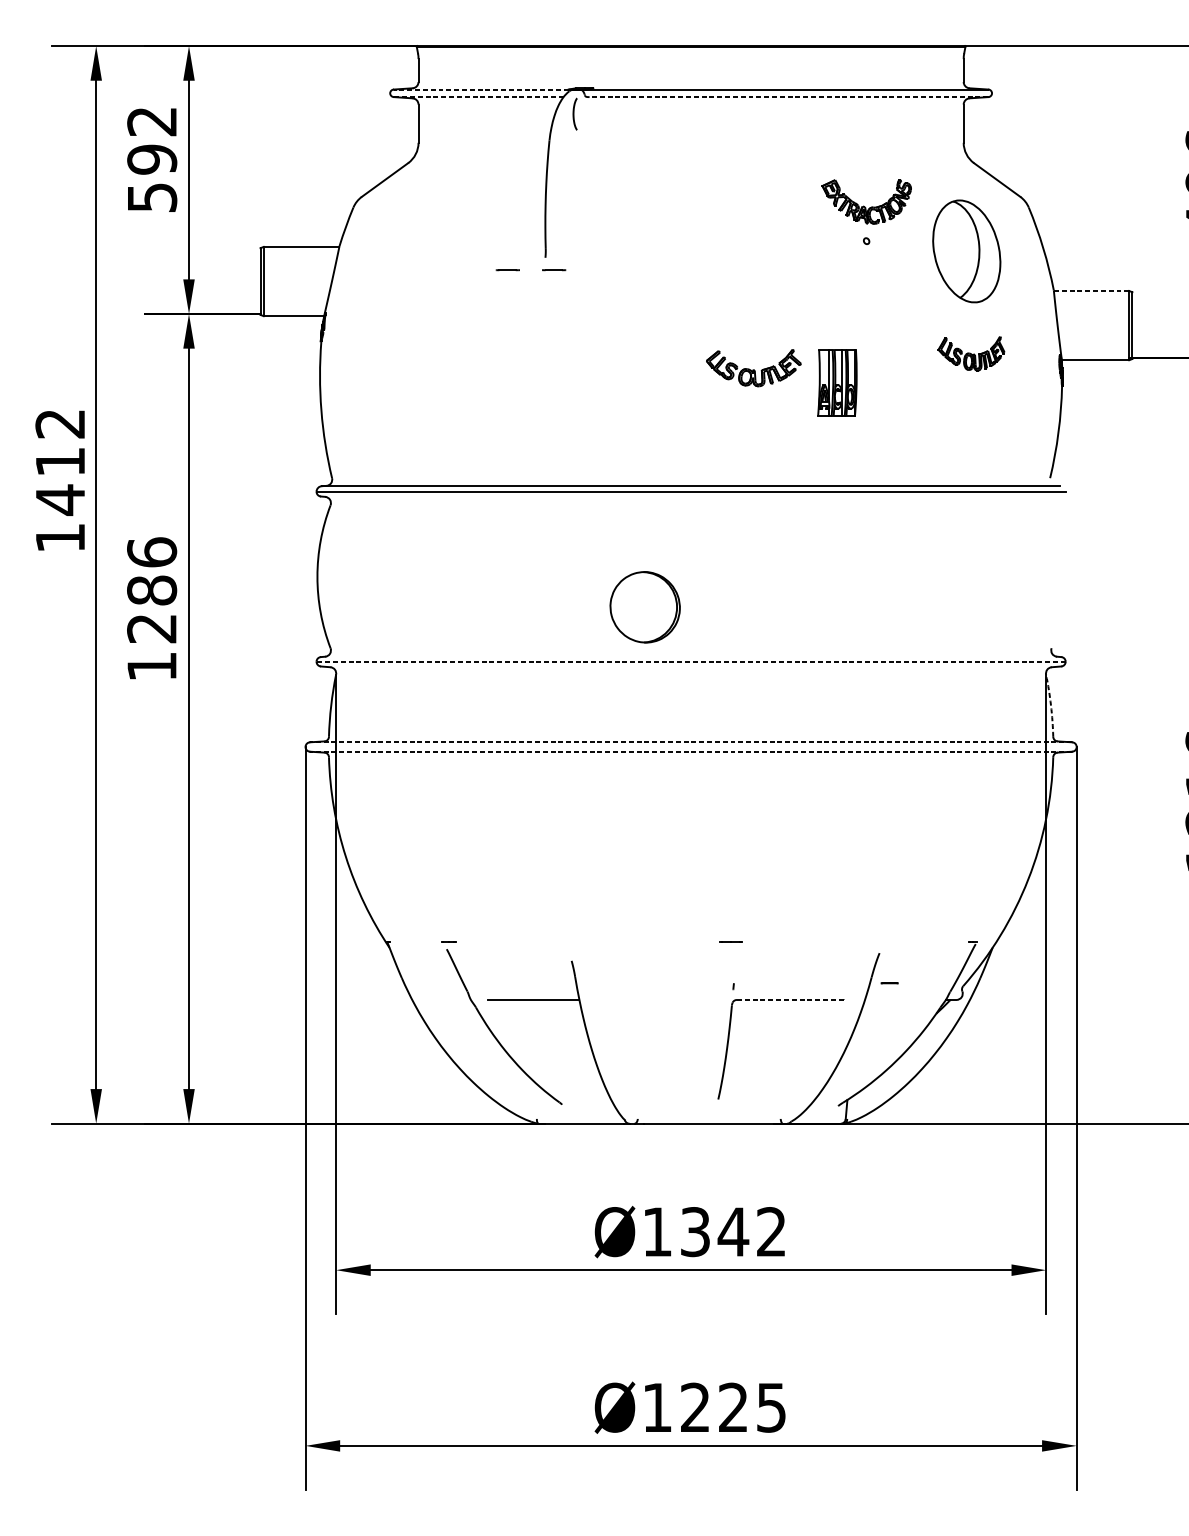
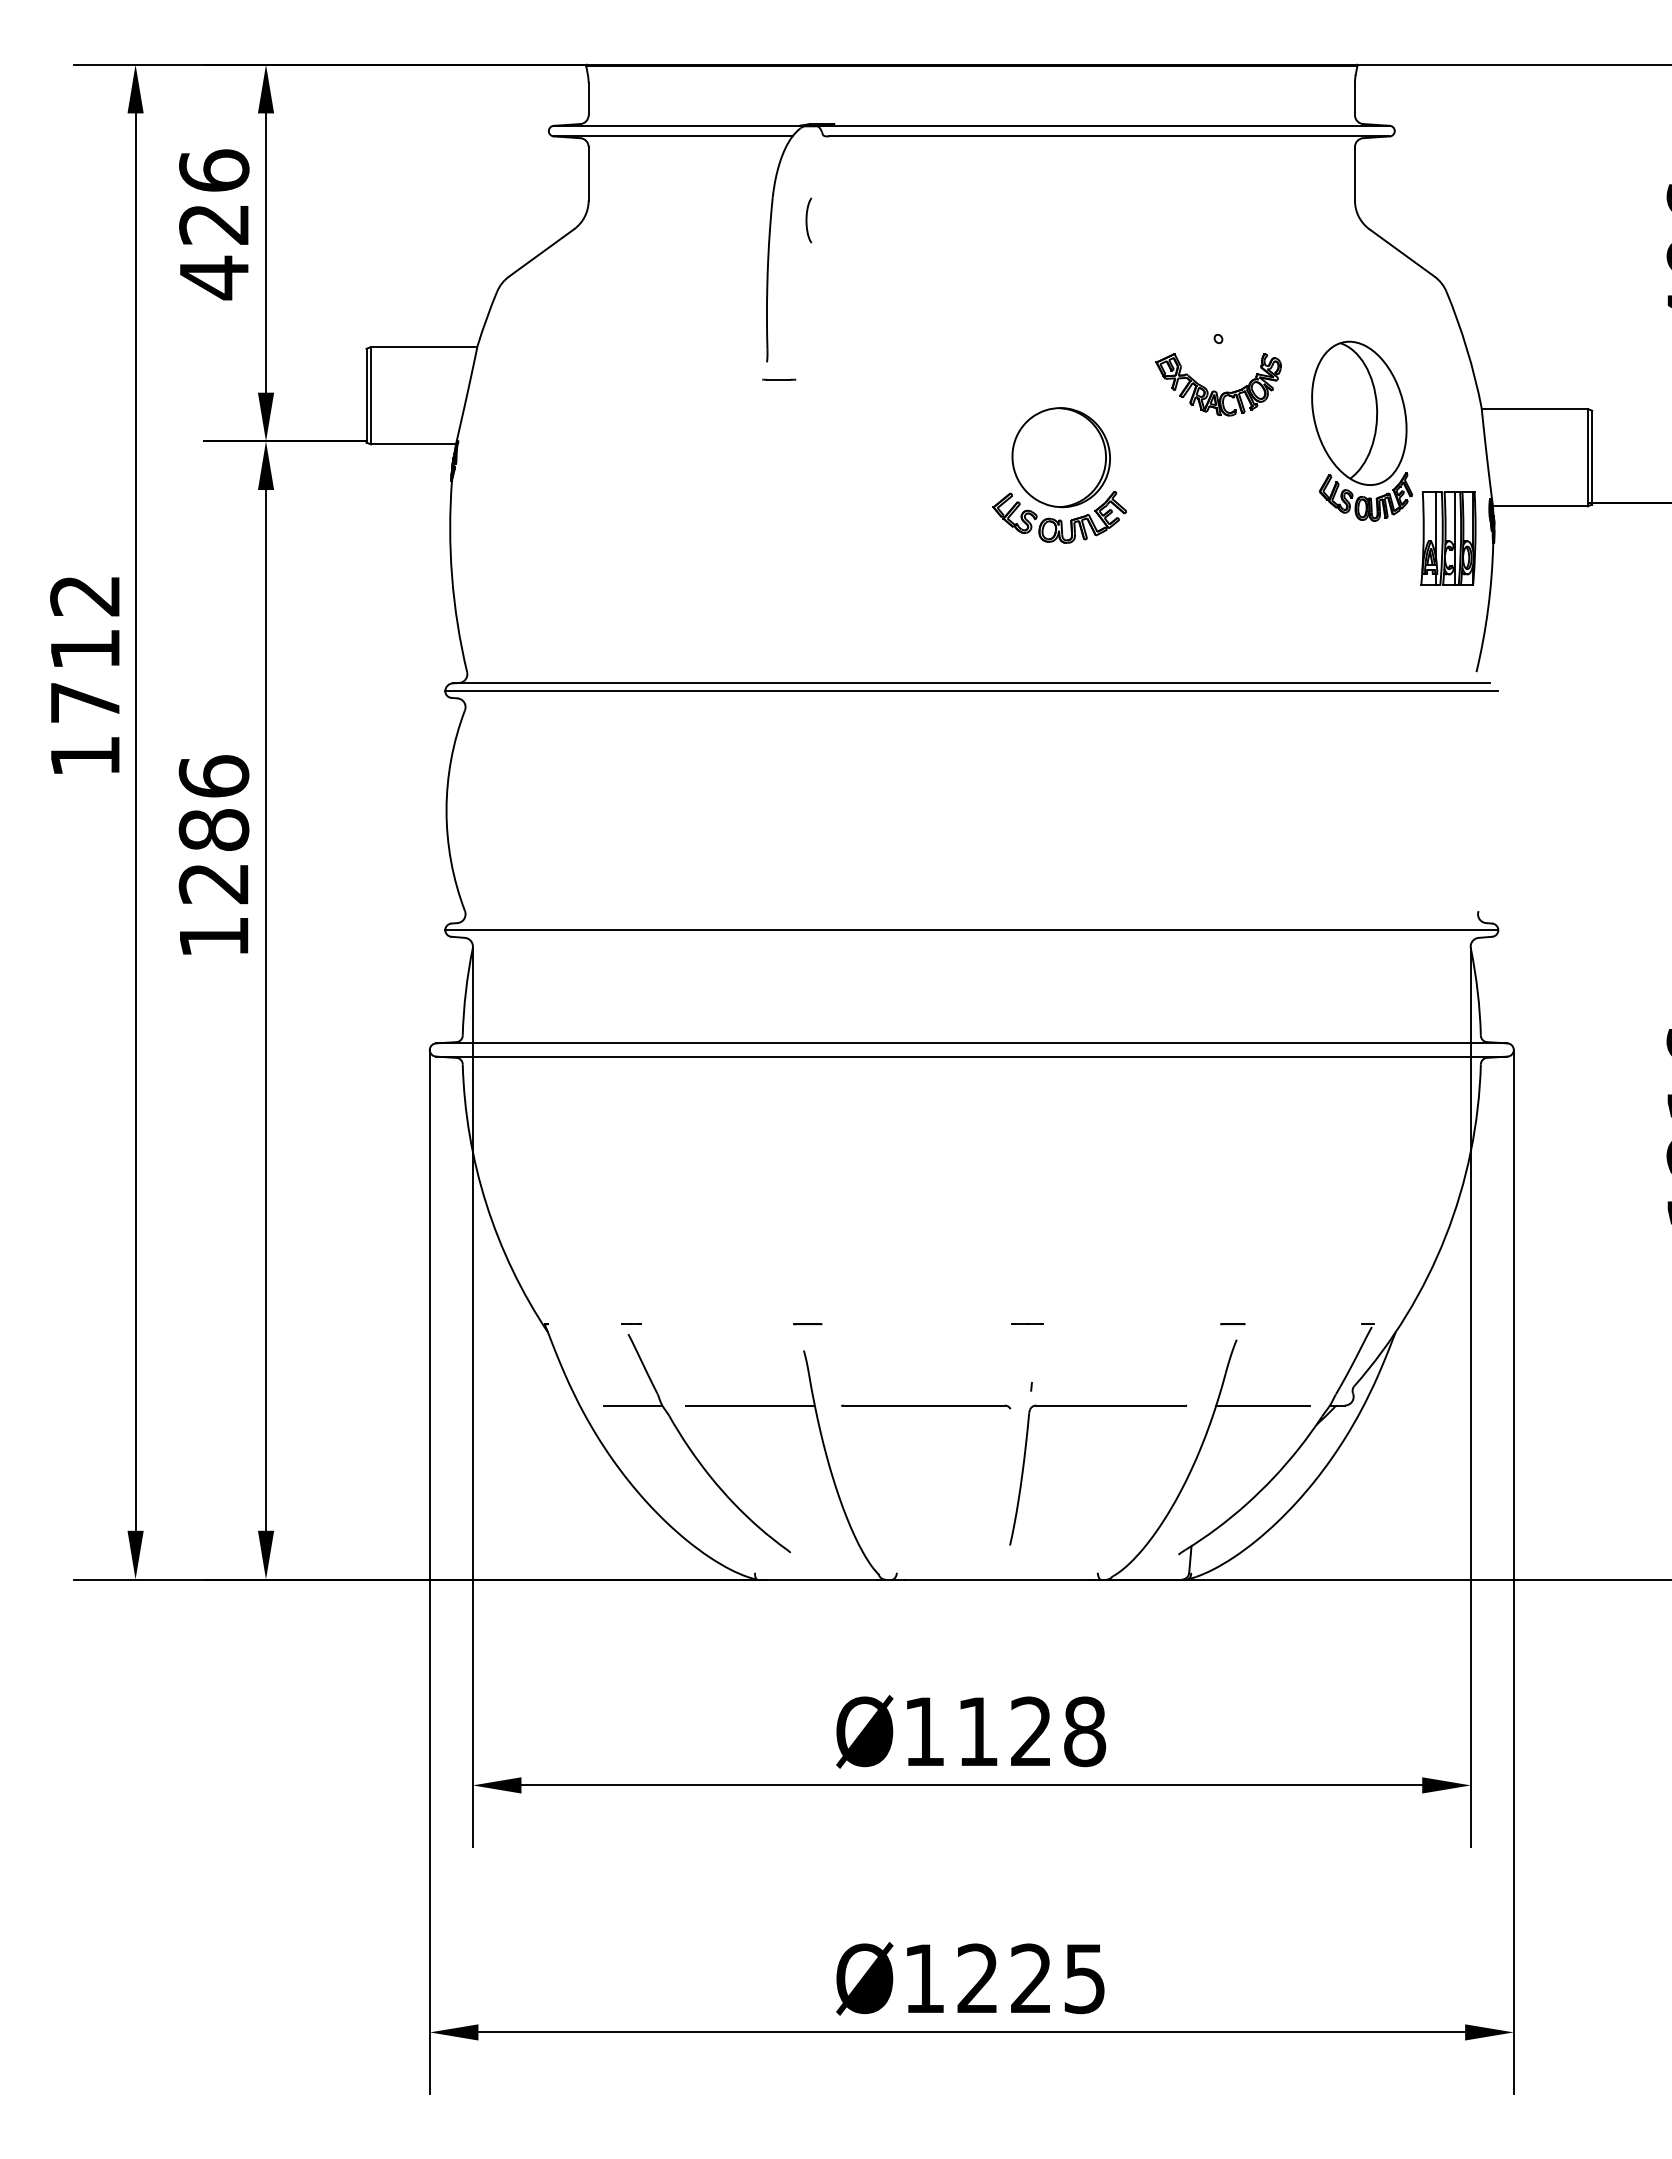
line: (481, 89) -> (676, 125), dashed -> solid
line: (478, 97) -> (672, 136), dashed -> solid
line: (788, 97) -> (1108, 136), dashed -> solid
curve: (574, 114) -> (807, 220), moved
text: (152, 159) -> (214, 224), 592 -> 426
part: (864, 205) -> (1215, 390), moved
part: (966, 250) -> (1359, 412), moved
line: (508, 270) -> (714, 379), removed
line: (1091, 290) -> (1534, 408), dashed -> solid
part: (837, 383) -> (1448, 538), moved
text: (60, 499) -> (85, 702), 1412 -> 1712
part: (644, 607) -> (1060, 457), moved
line: (690, 662) -> (971, 930), dashed -> solid
arc: (1050, 705) -> (1477, 991), dashed -> solid
line: (690, 742) -> (971, 1043), dashed -> solid
line: (690, 751) -> (971, 1056), dashed -> solid
line: (574, 942) -> (807, 1324), added
line: (889, 983) -> (1232, 1324), moved
line: (450, 999) -> (633, 1405), added
line: (790, 999) -> (1111, 1405), dashed -> solid
line: (898, 999) -> (1263, 1405), added
part: (658, 1000) -> (926, 1406), added
text: (733, 1231) -> (1031, 1731), Ø1342 -> Ø1128

